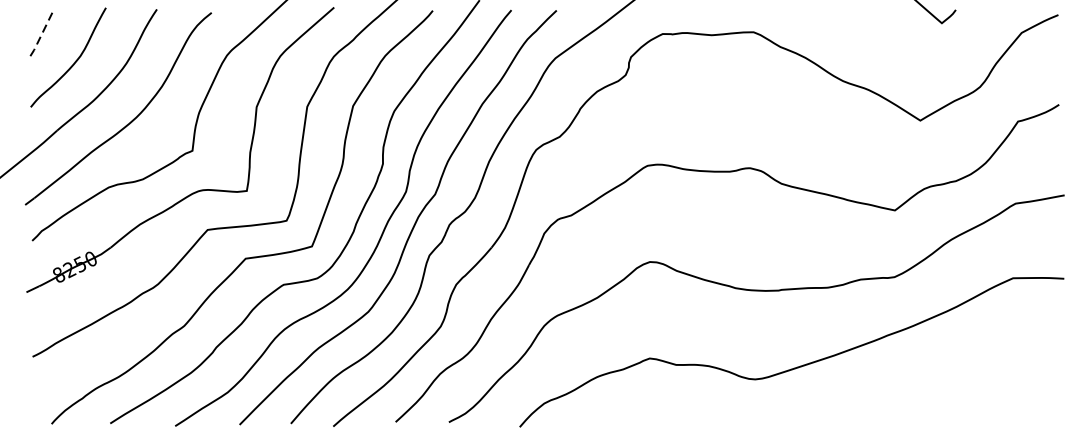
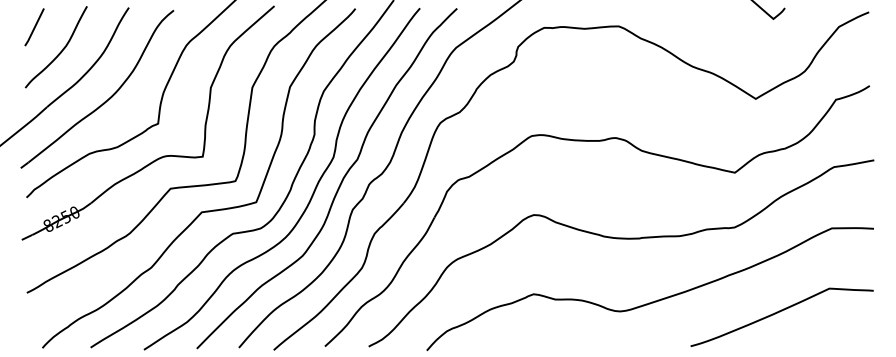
line: (41, 34) -> (34, 28), dashed -> solid
curve: (950, 380) -> (780, 312), added

